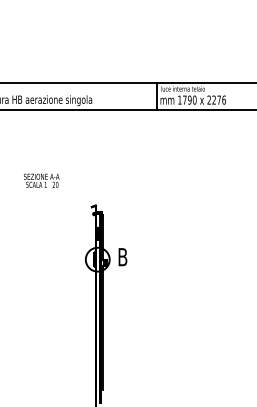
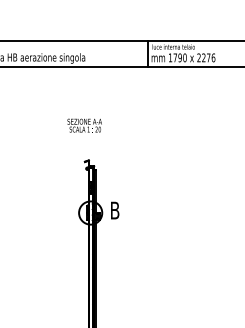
text: (41, 180) -> (84, 125), moved

